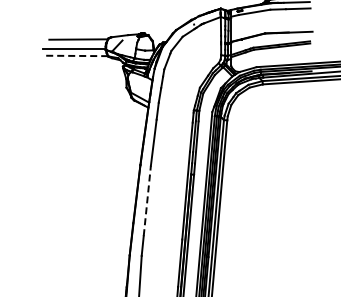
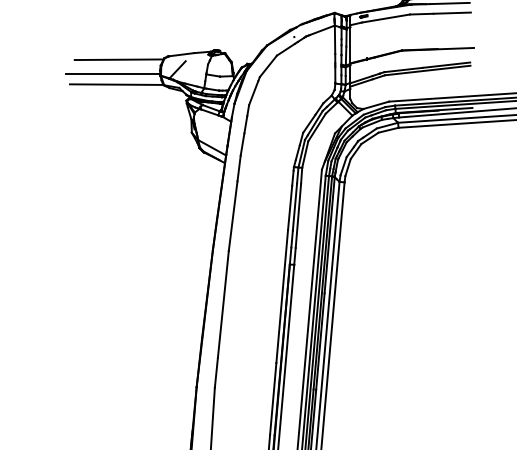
line: (77, 55) -> (117, 83), dashed -> solid
line: (147, 200) -> (223, 303), dashed -> solid

